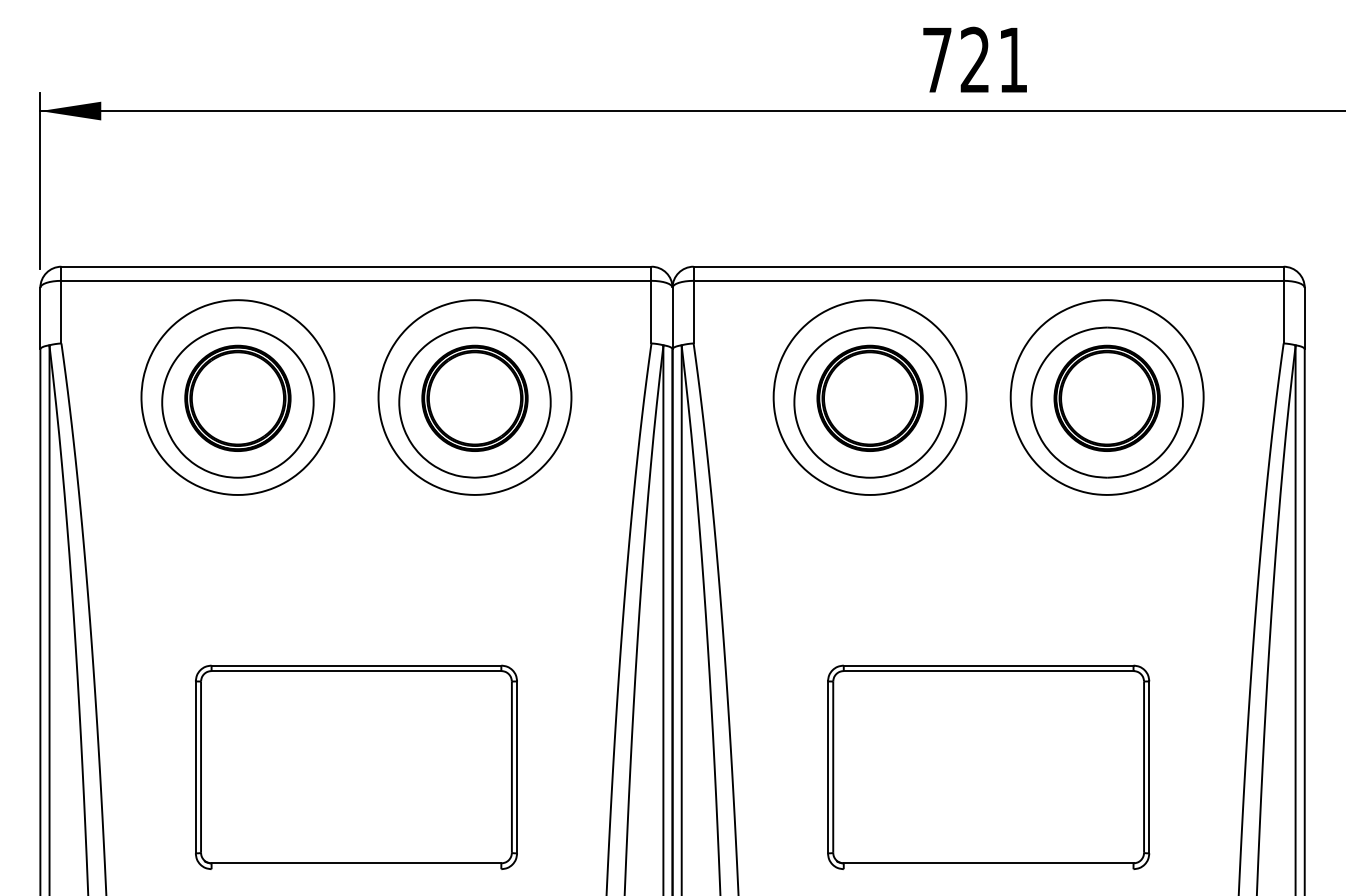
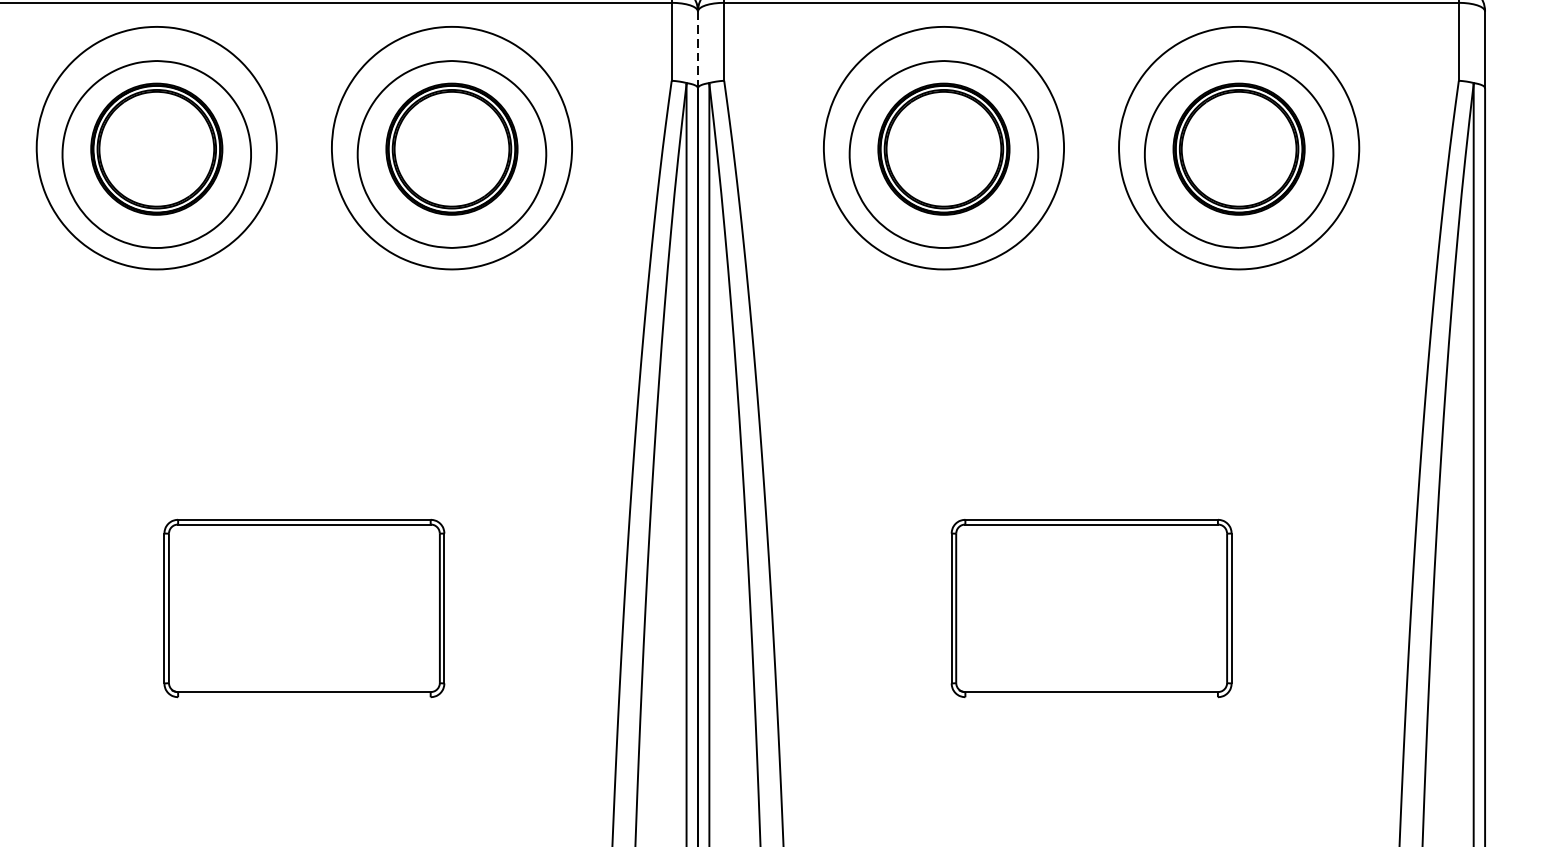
line: (672, 318) -> (697, 49), solid -> dashed
part: (356, 766) -> (304, 607), size x0.7
part: (988, 766) -> (1091, 607), size x0.7

